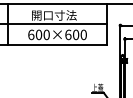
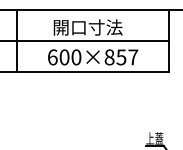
text: (75, 34) -> (120, 56), 600×600 -> 600×857

